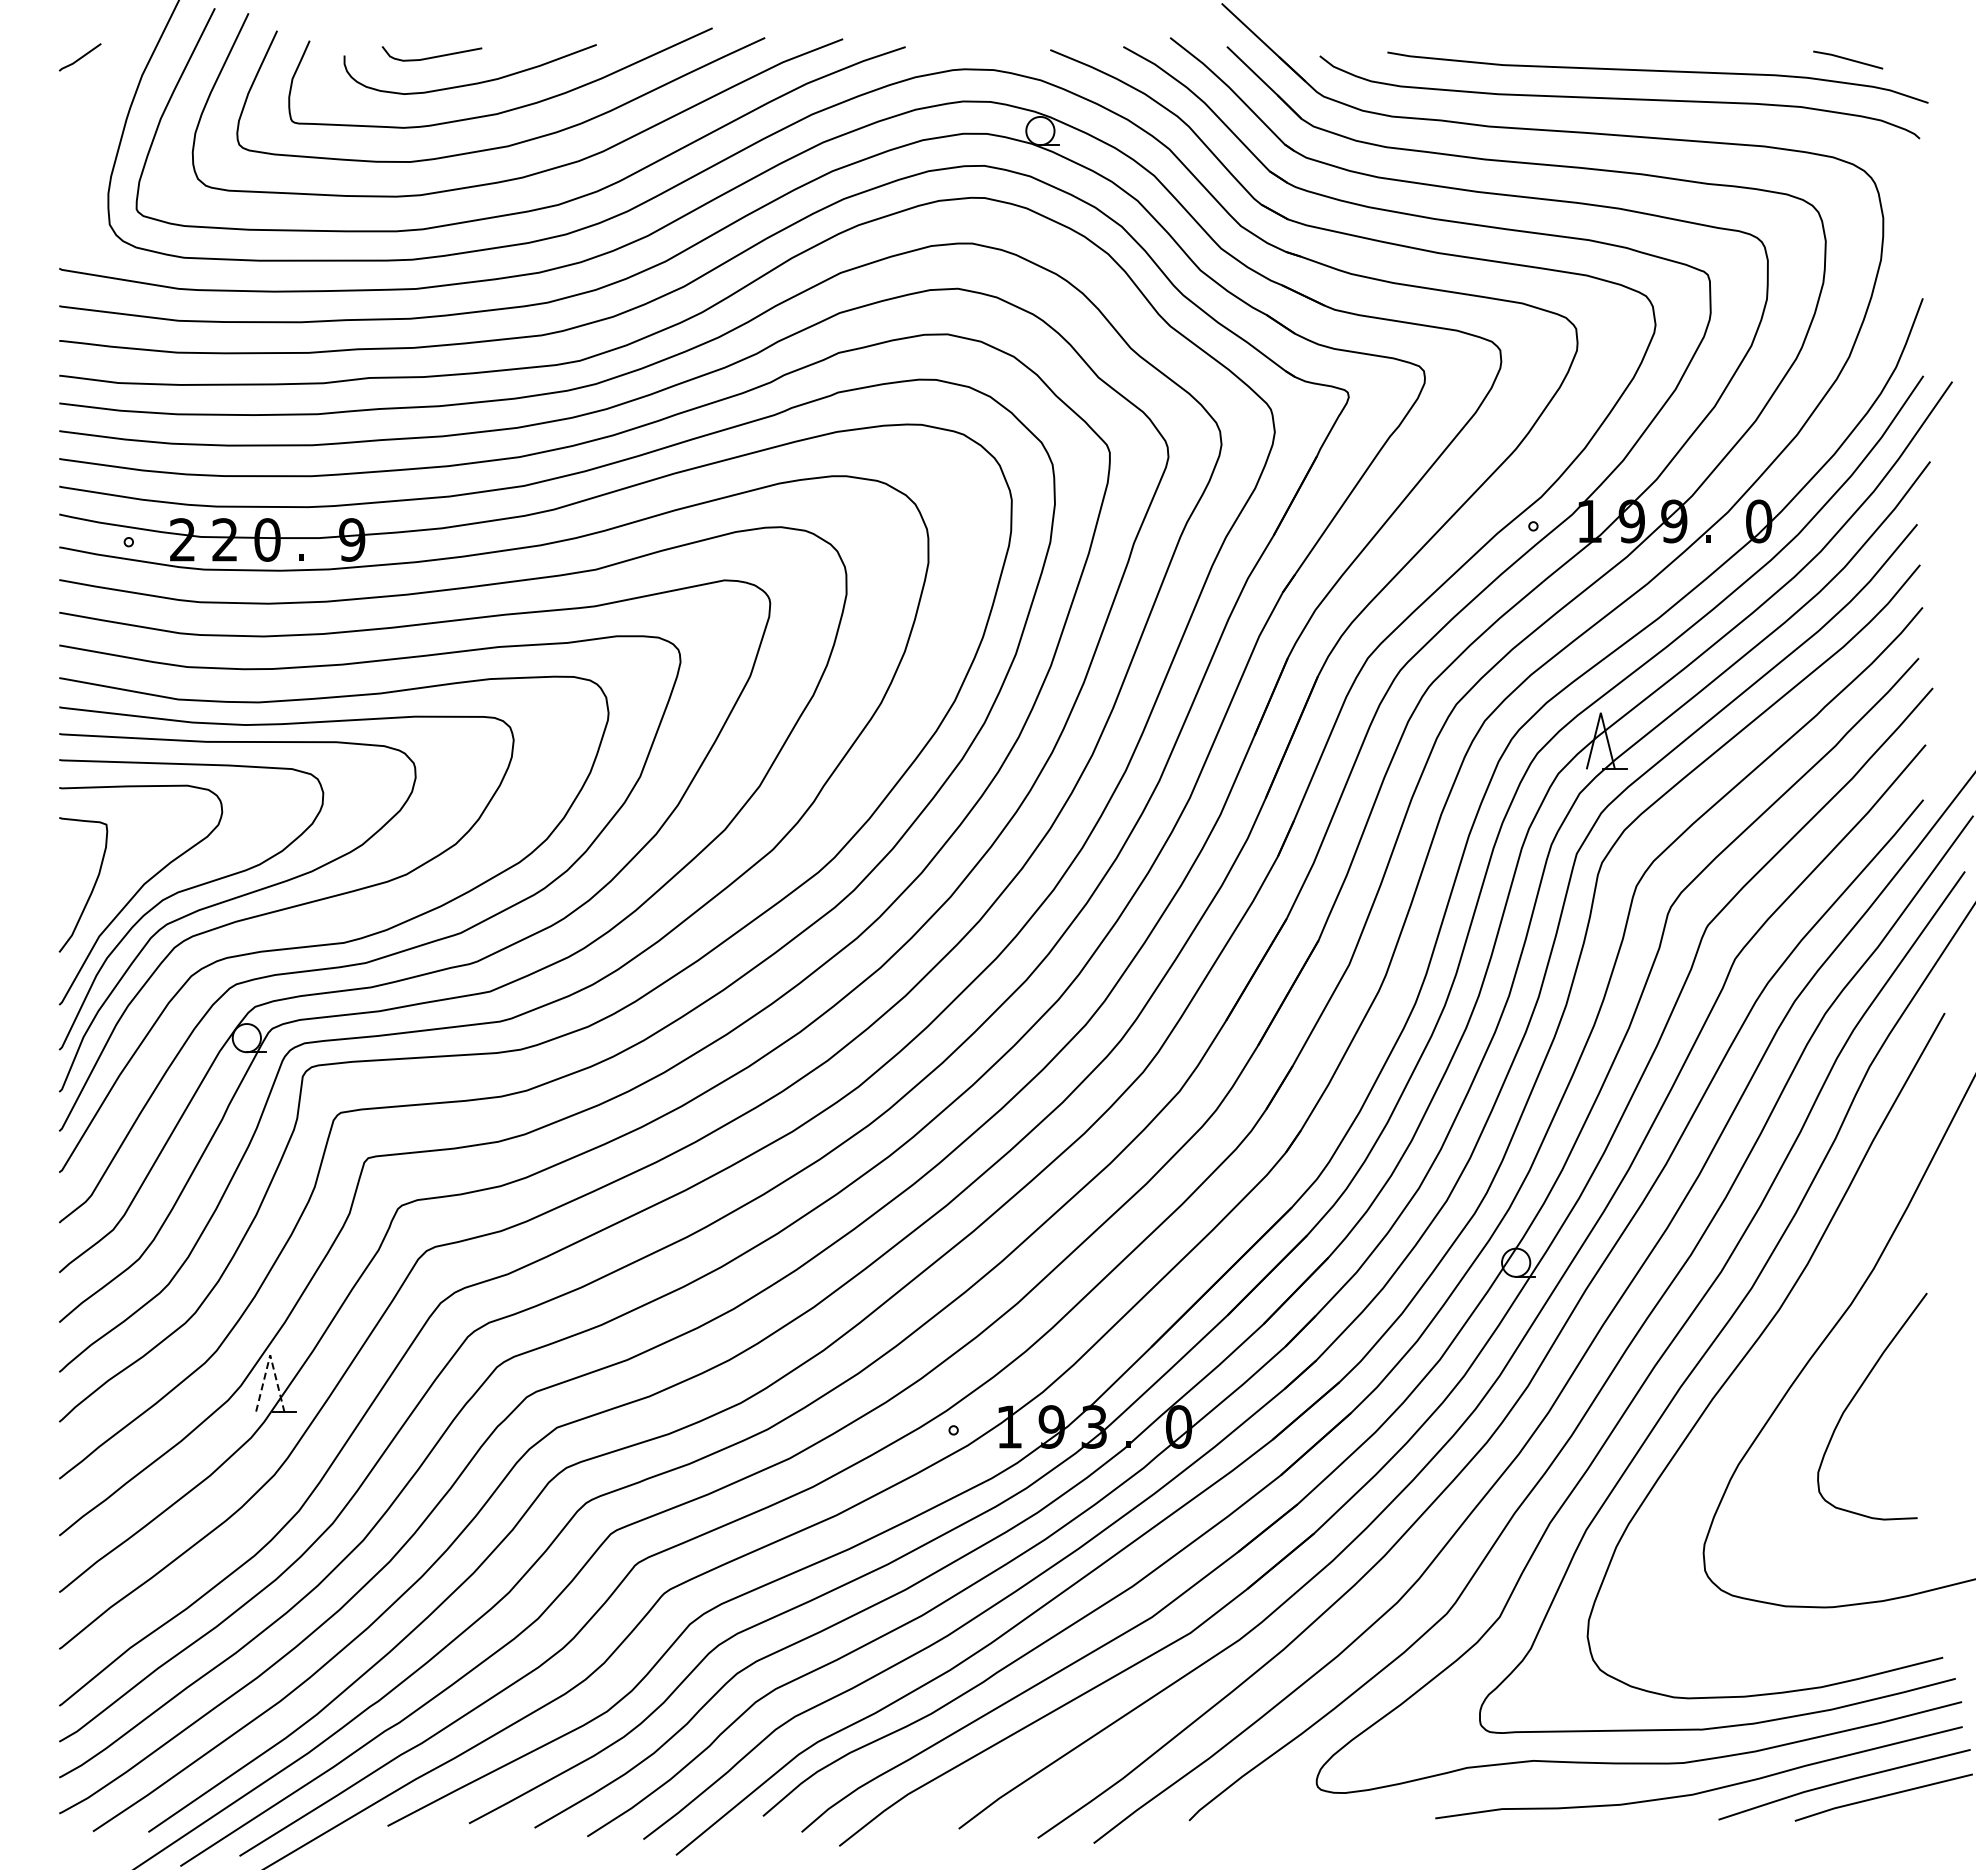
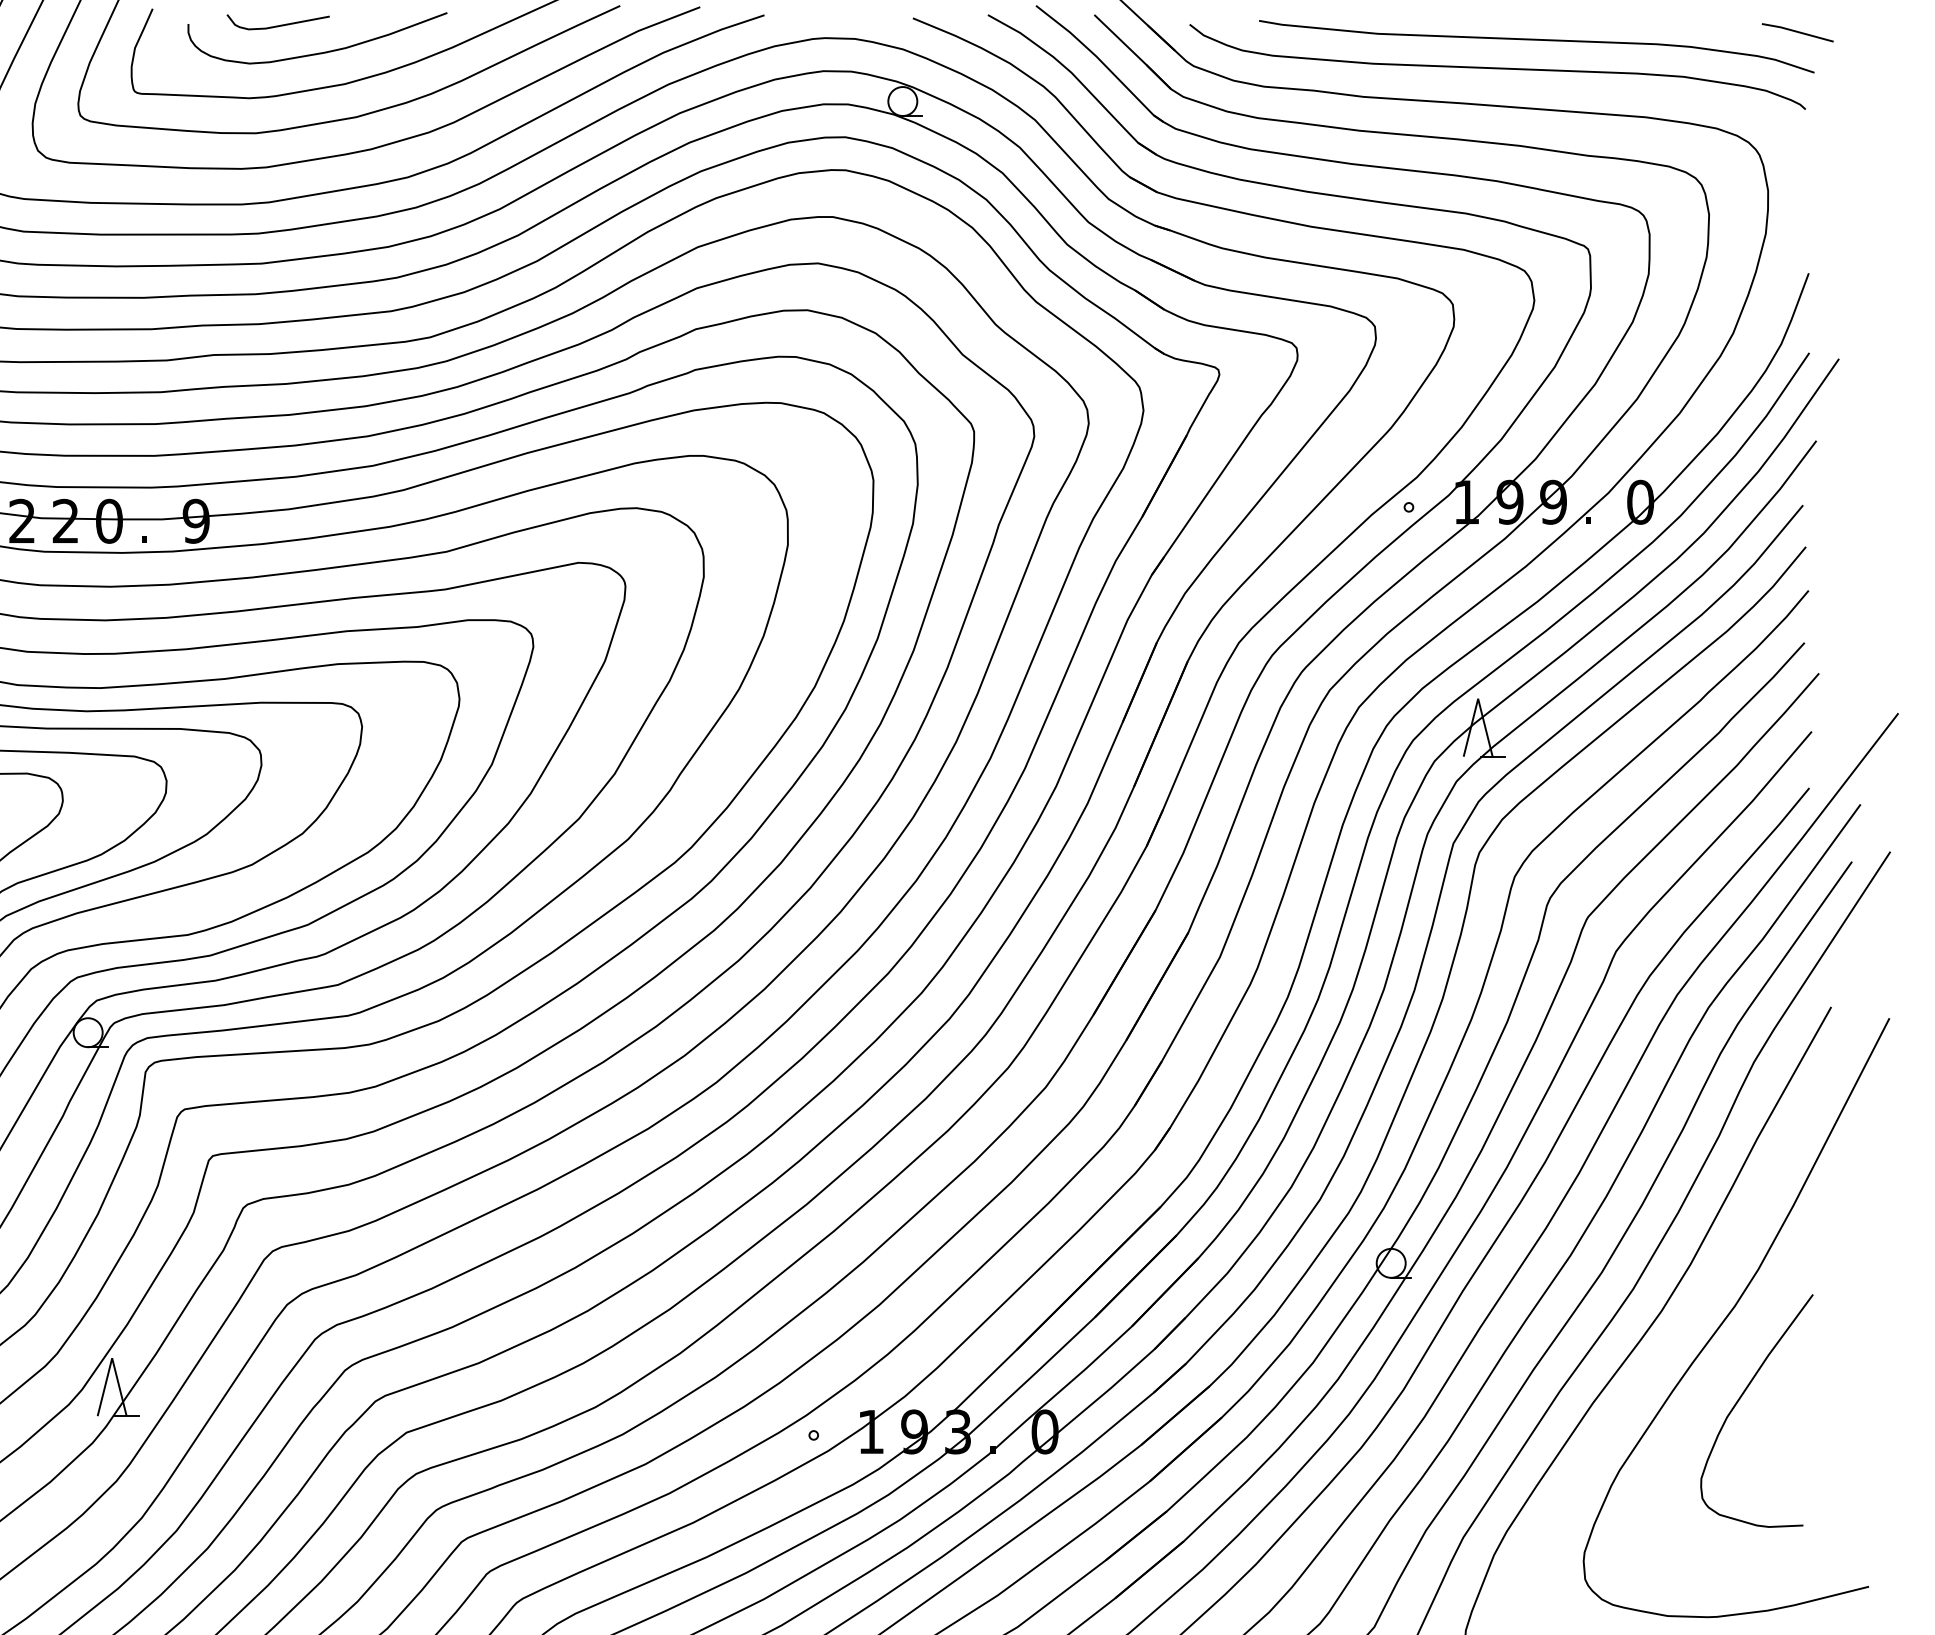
line: (1848, 59) -> (1798, 32), moved
line: (270, 1355) -> (112, 1358), dashed -> solid

